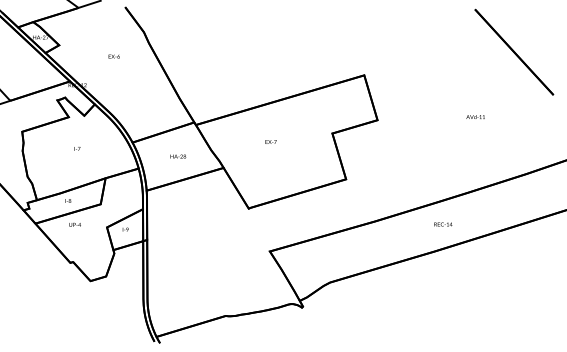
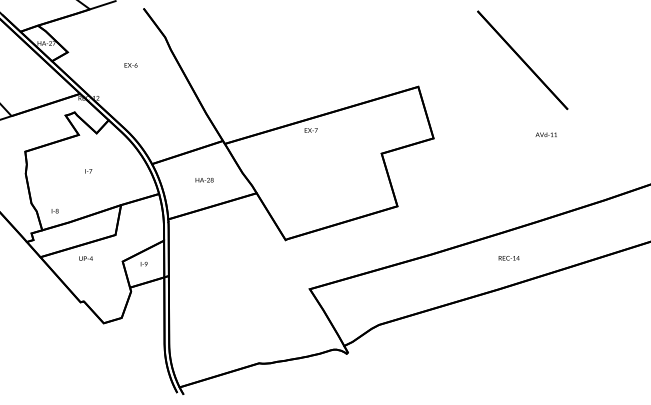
line: (514, 51) -> (522, 59), moved
text: (270, 142) -> (310, 130), moved
text: (67, 201) -> (54, 211), moved

